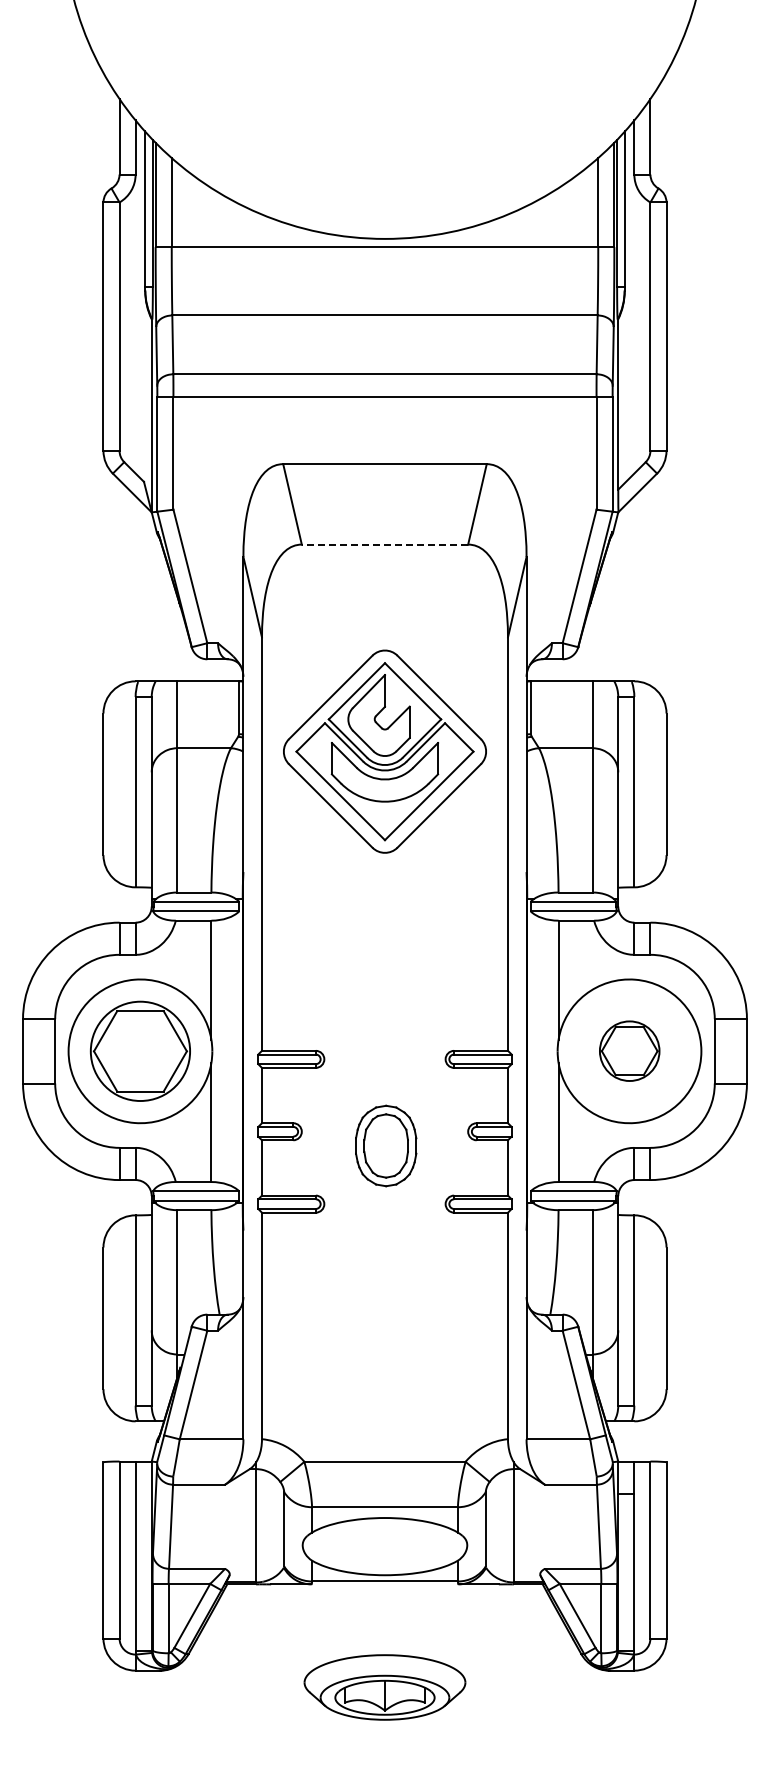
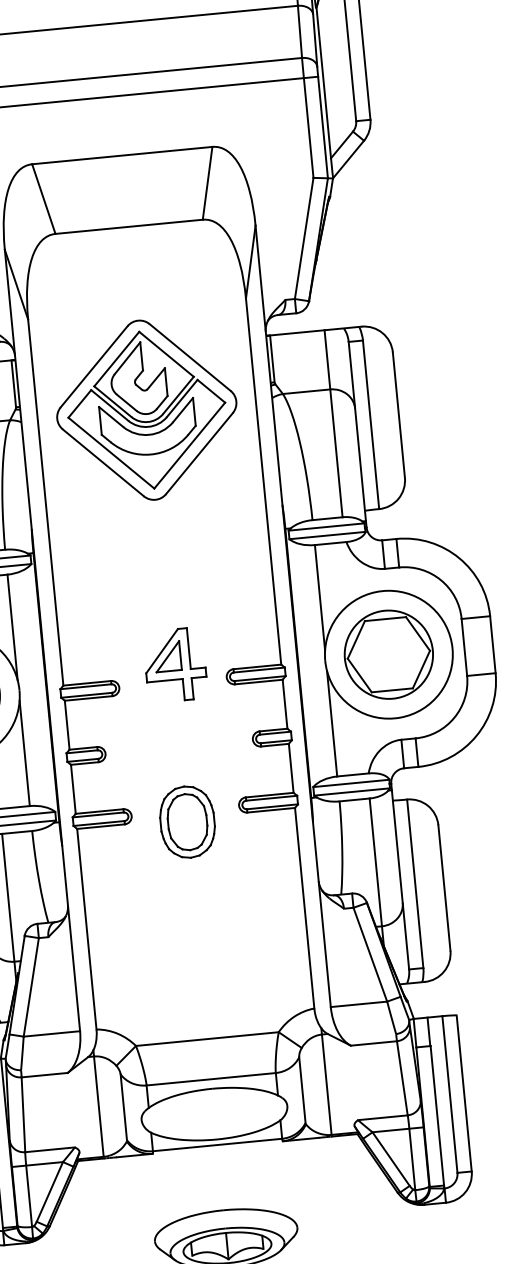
line: (384, 544) -> (128, 226), dashed -> solid
part: (389, 1039) -> (175, 664), added
part: (629, 1050) -> (388, 653), size x1.67
part: (386, 1145) -> (187, 821), moved

